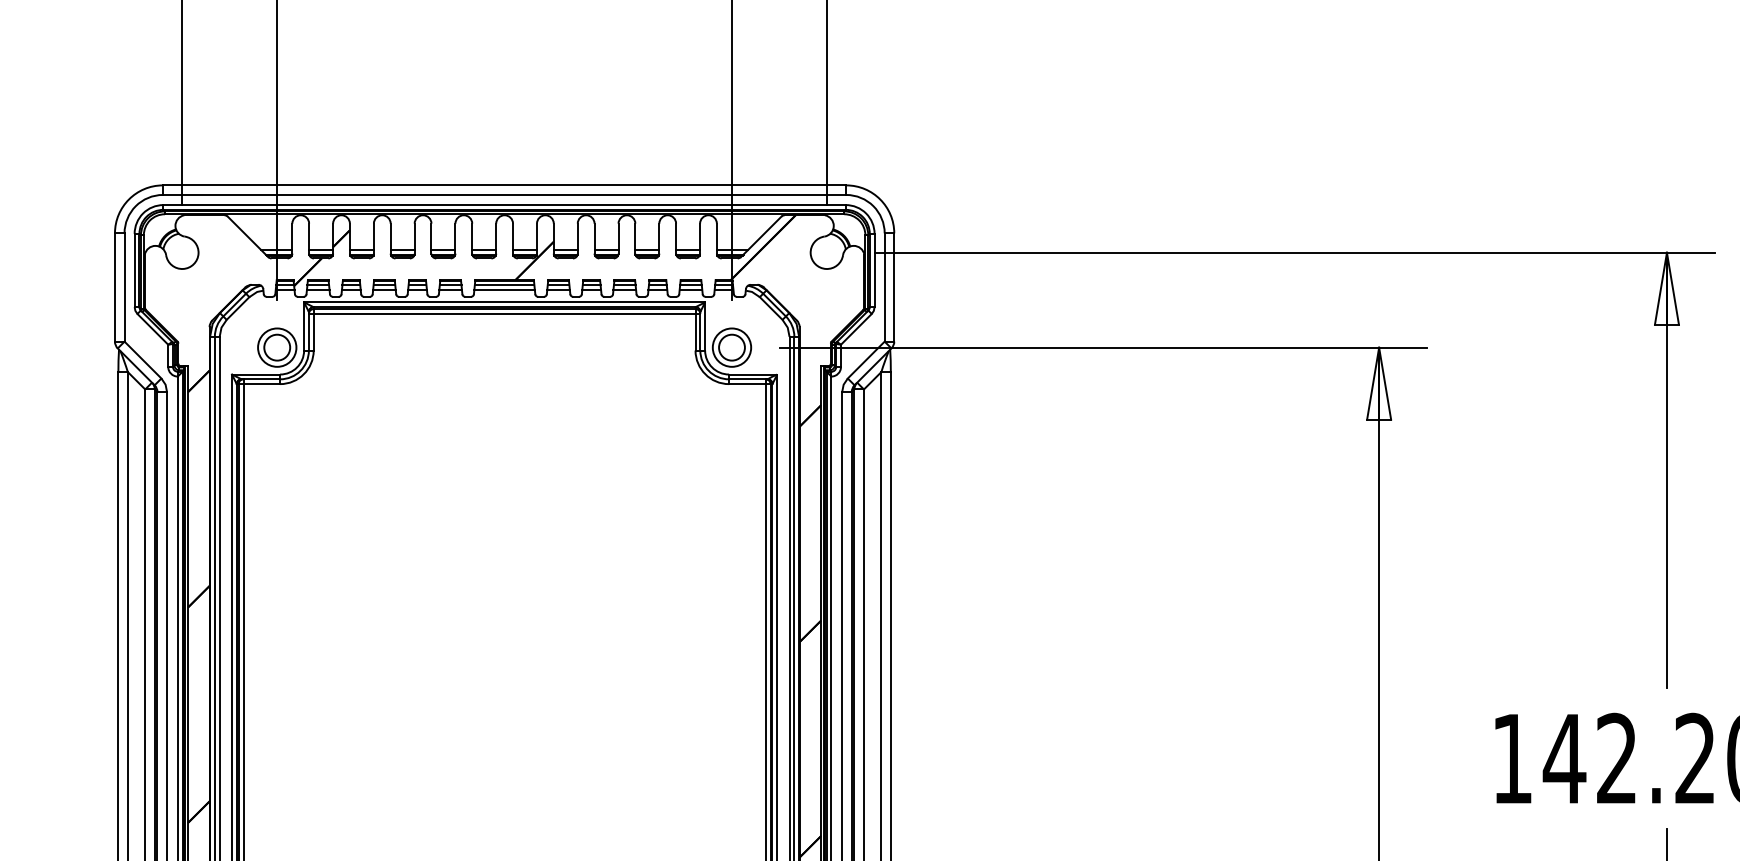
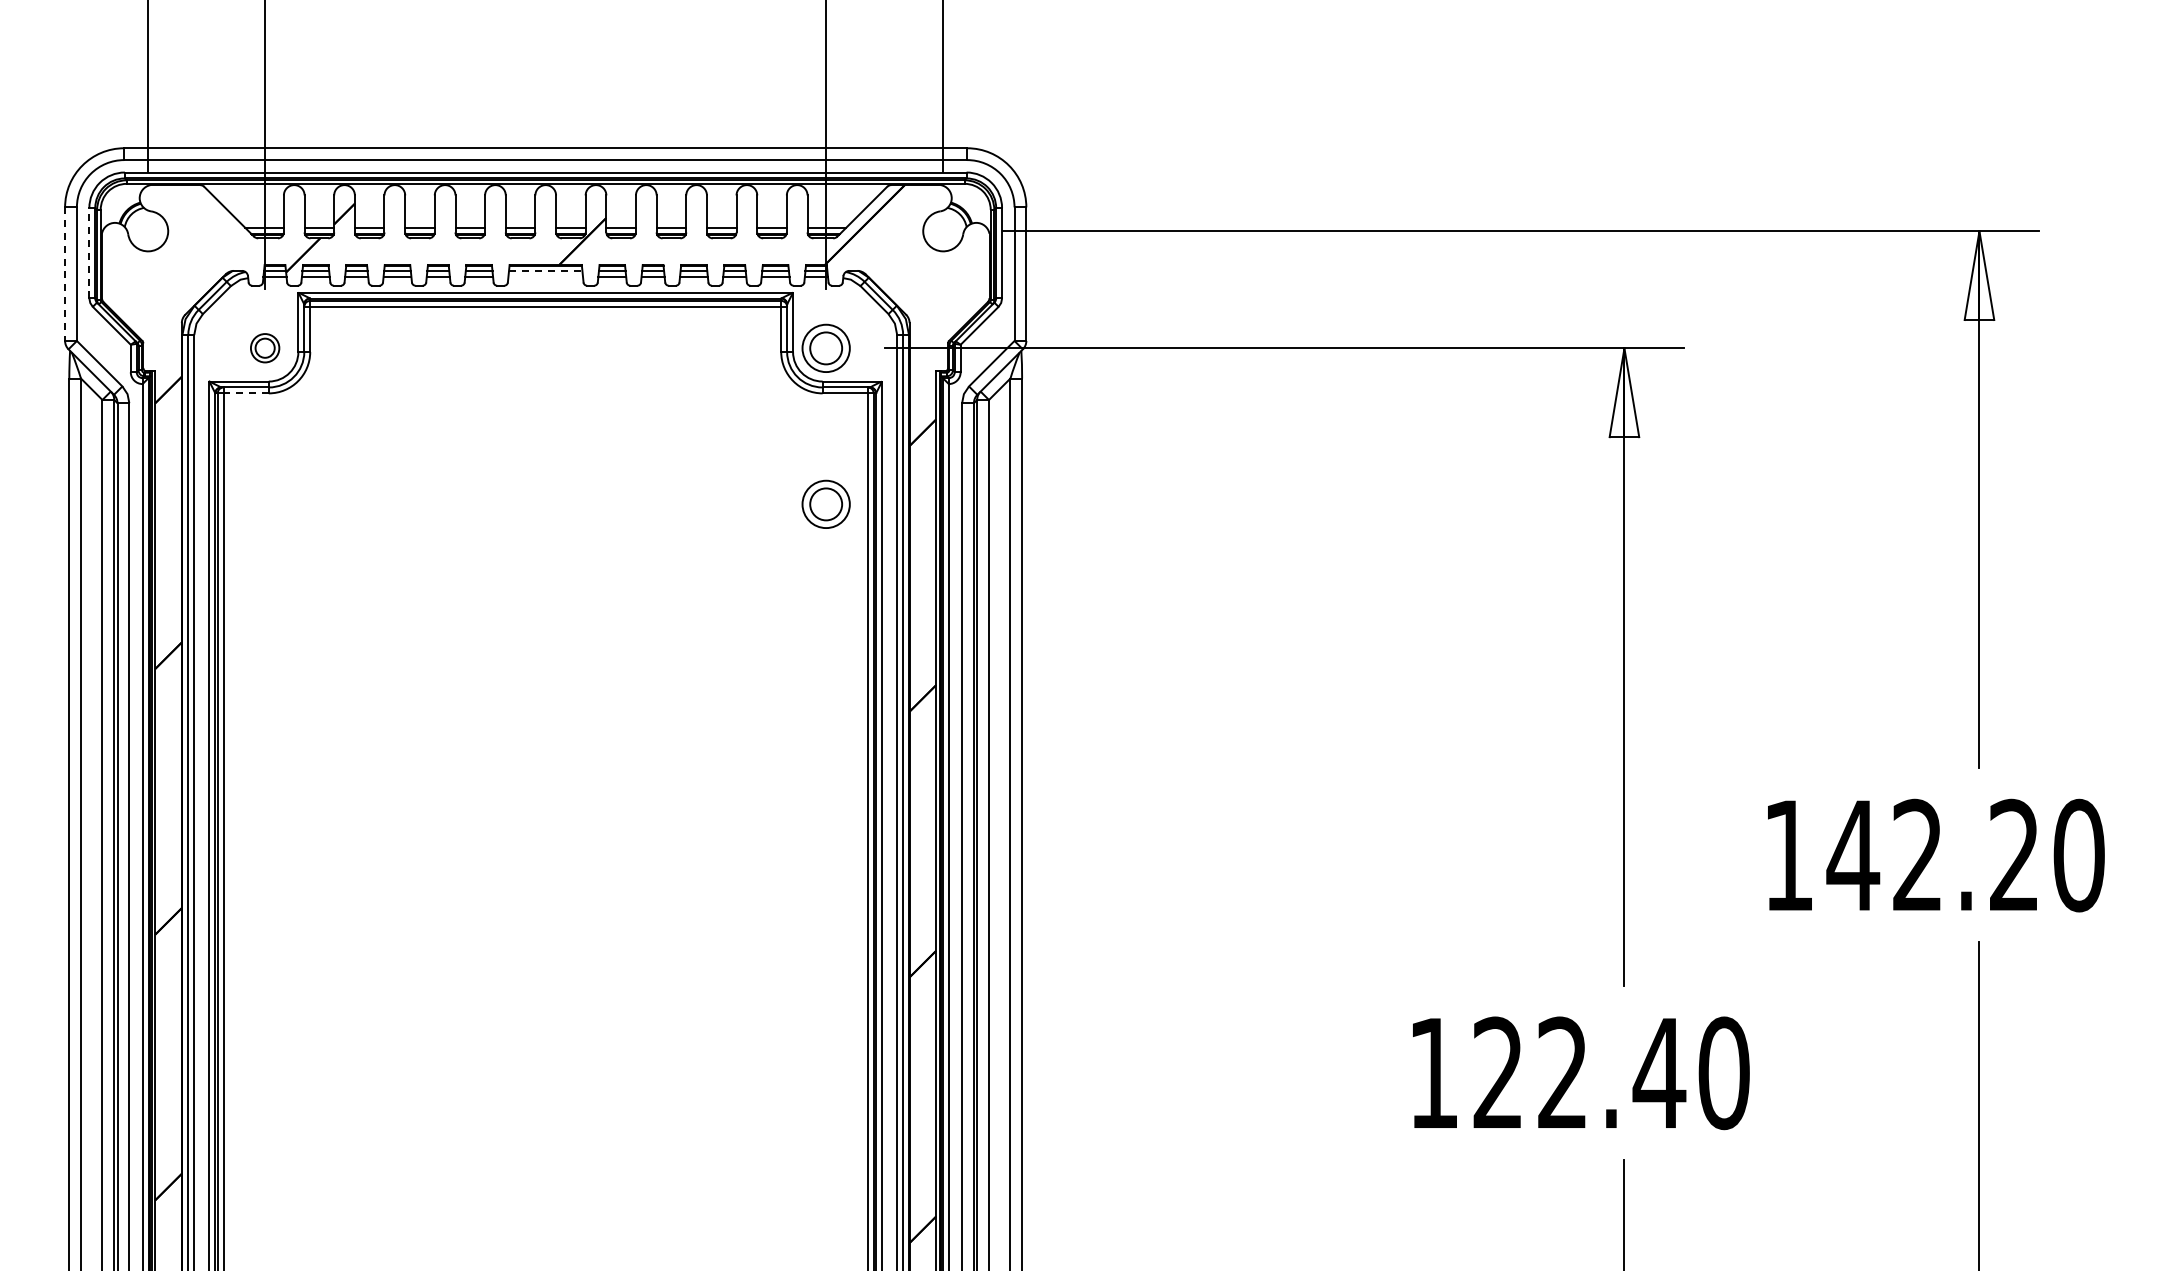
line: (134, 269) -> (89, 252), solid -> dashed
line: (504, 285) -> (545, 271), solid -> dashed
line: (115, 287) -> (65, 274), solid -> dashed
line: (504, 290) -> (545, 277), removed
part: (276, 346) -> (264, 347), size x0.6
line: (262, 384) -> (246, 393), solid -> dashed
part: (731, 473) -> (825, 503), added

